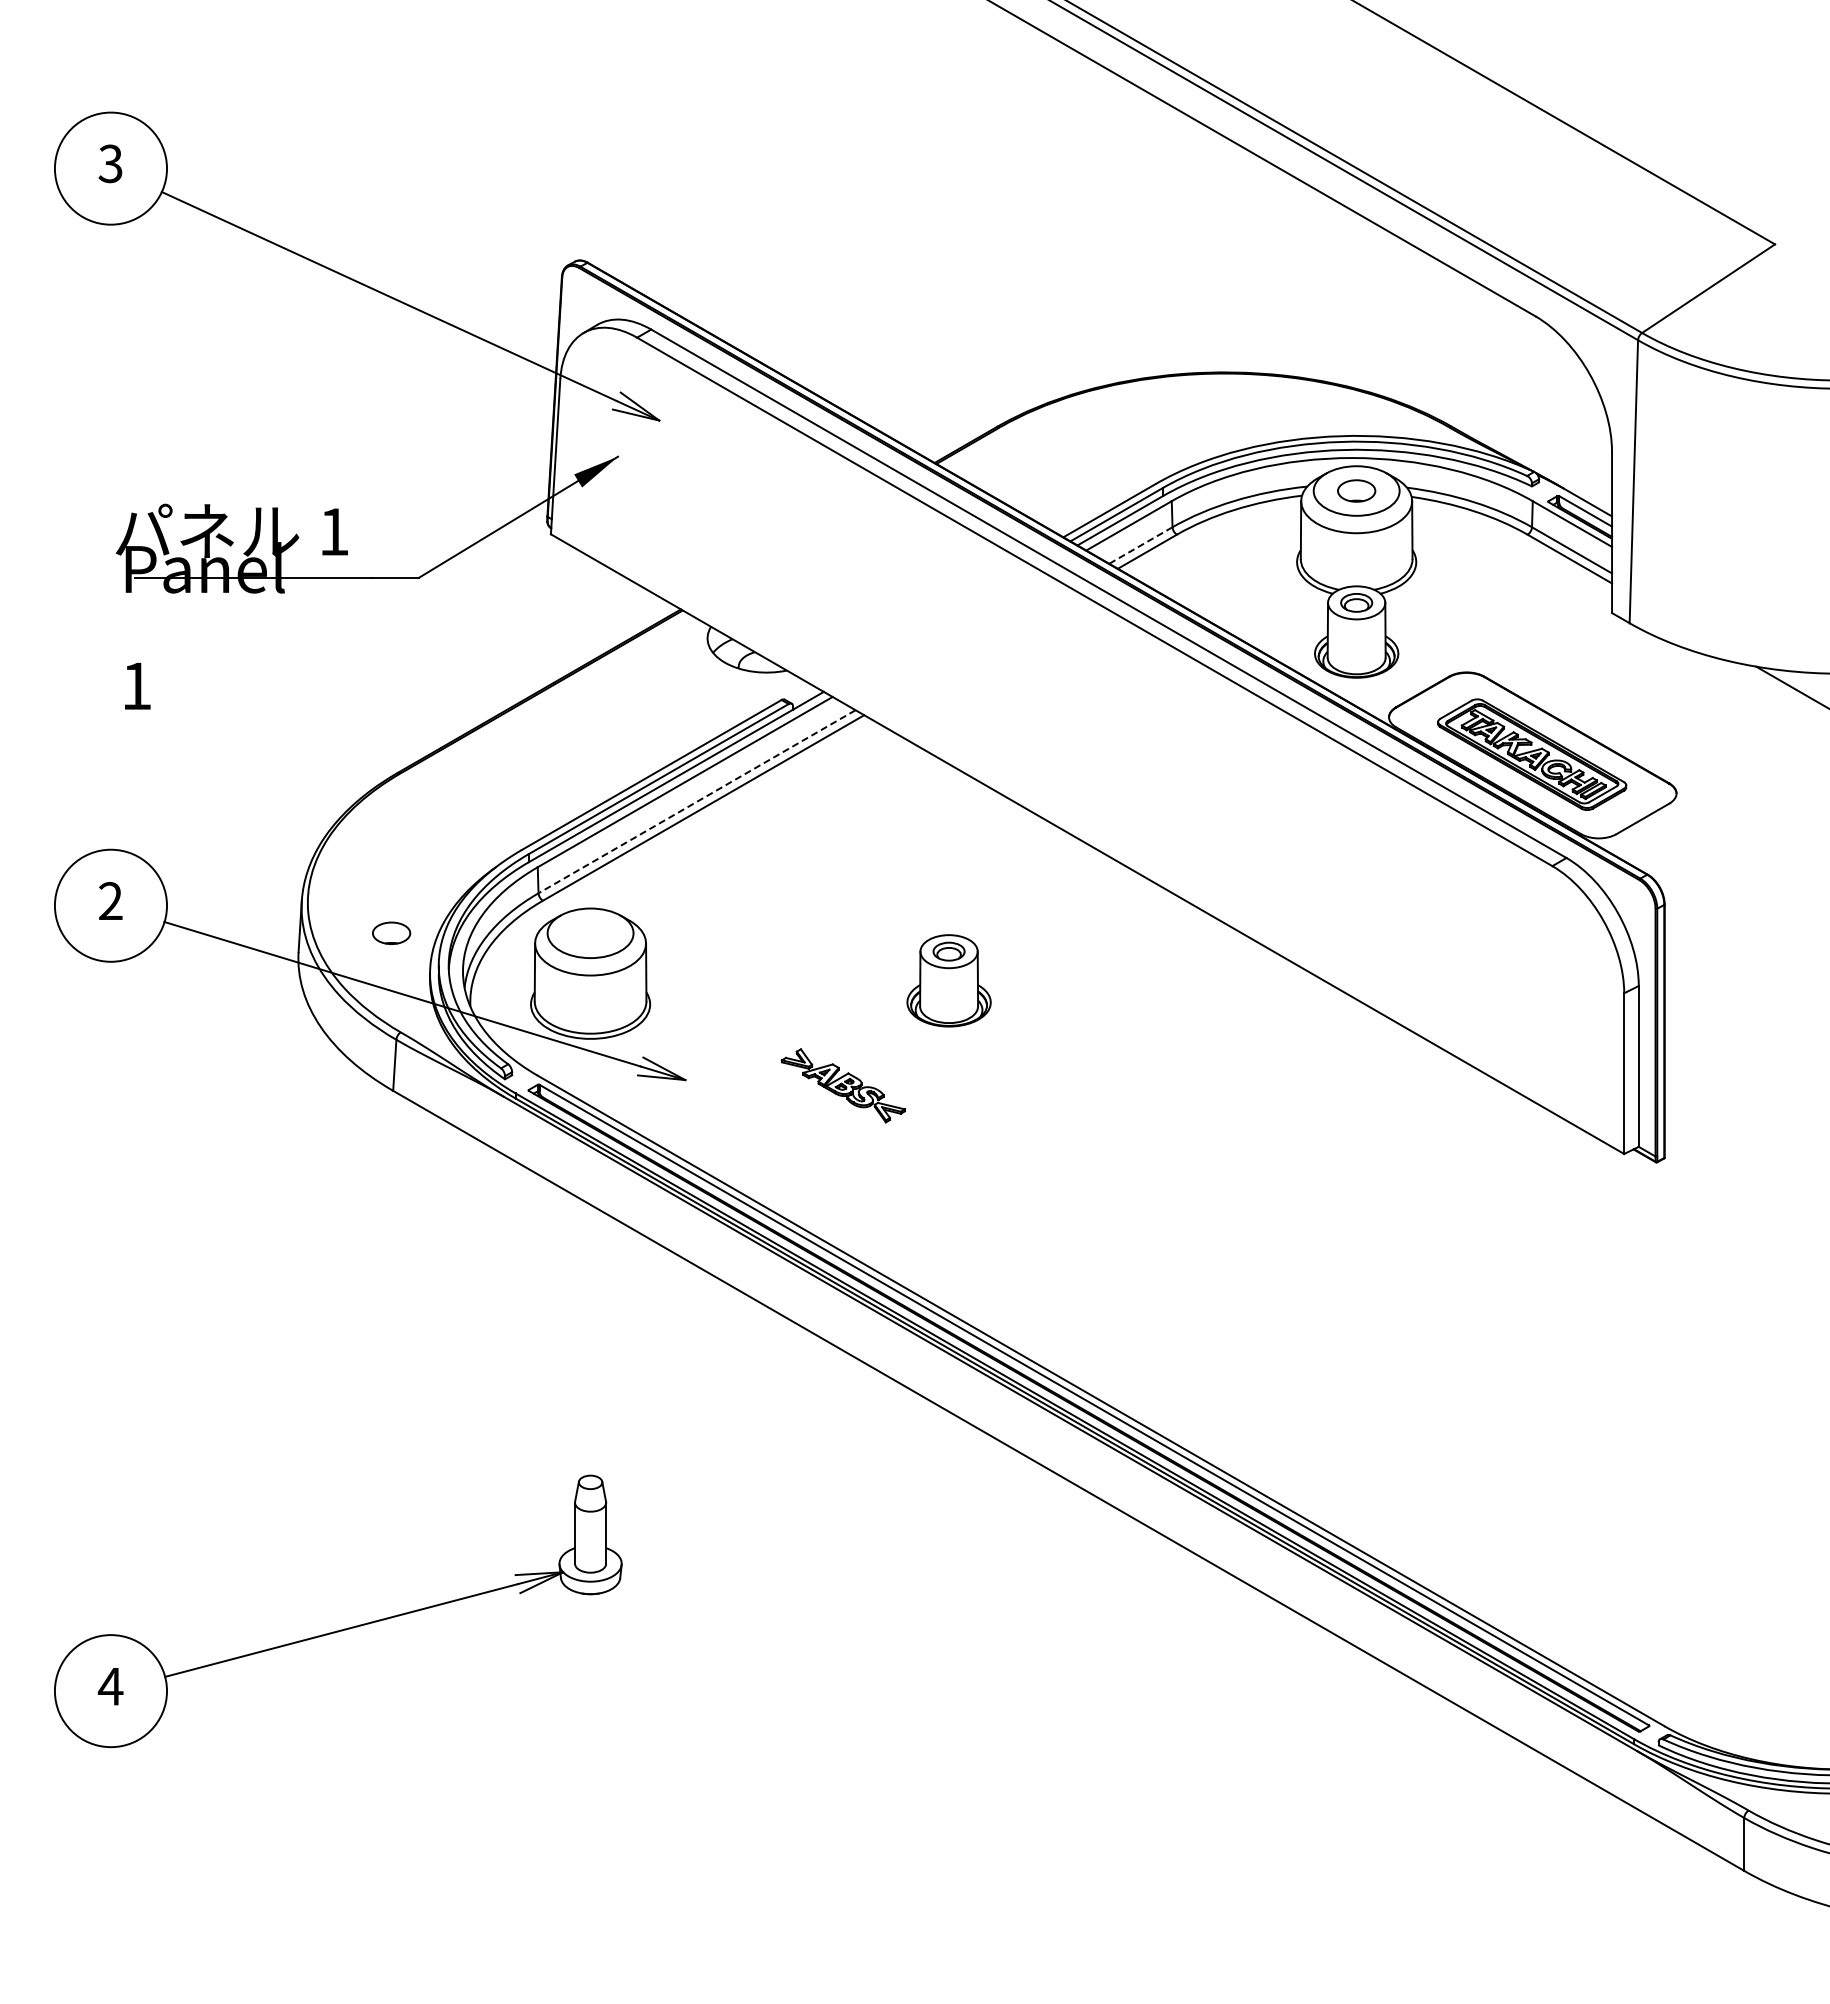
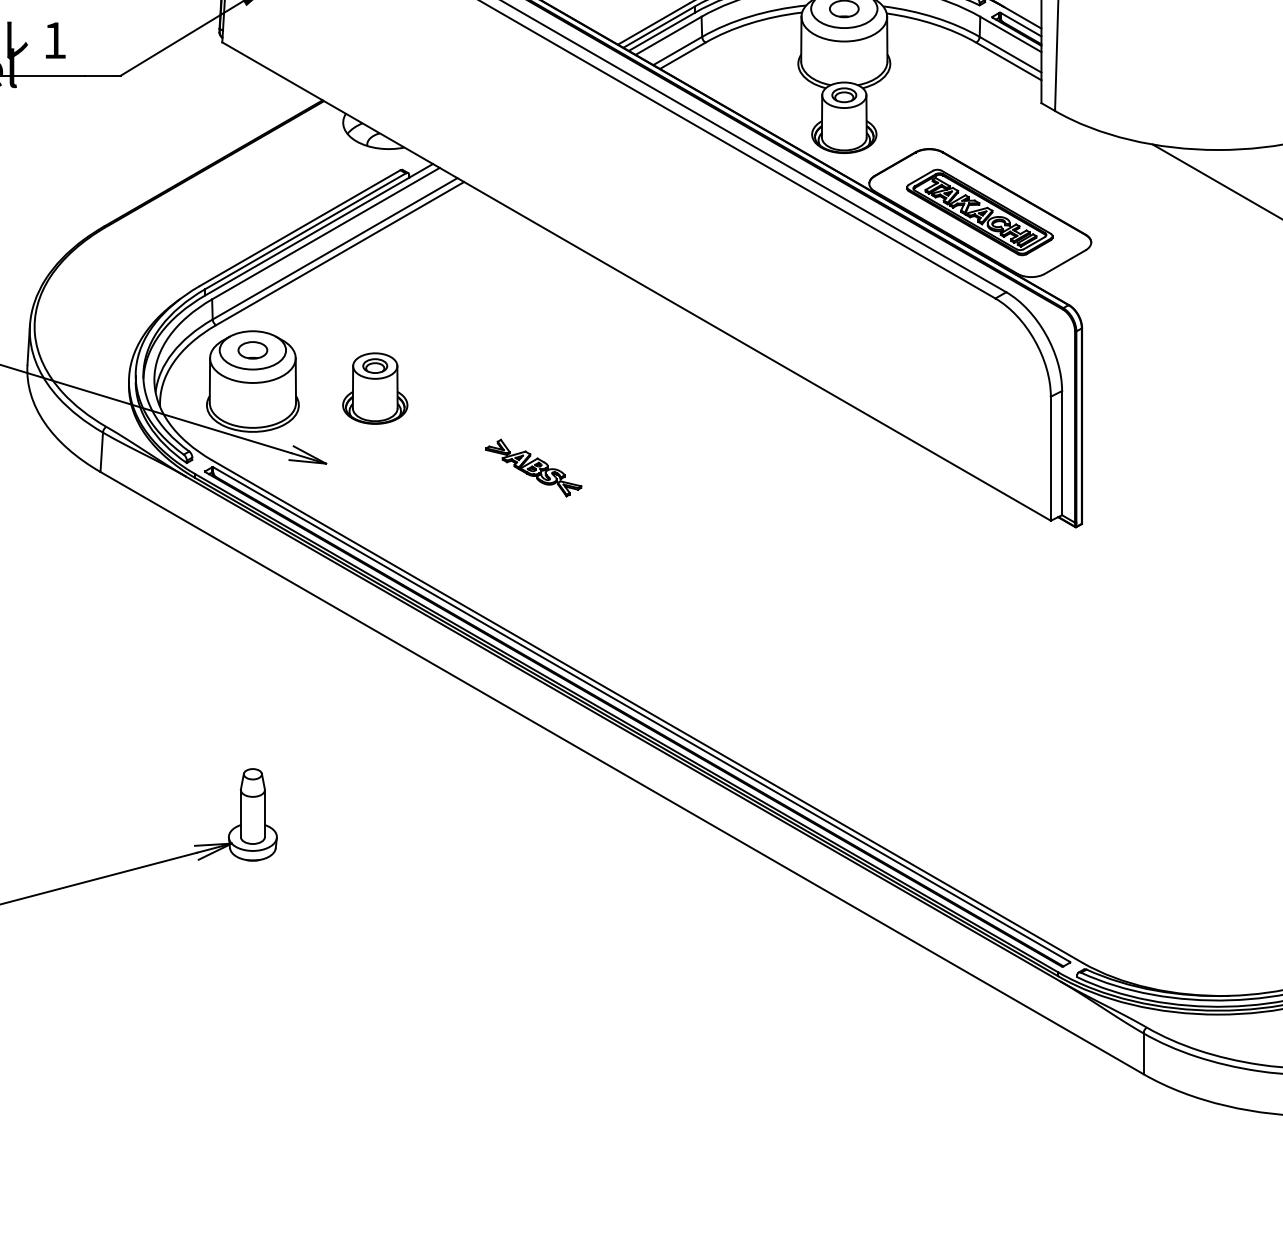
line: (1140, 545) -> (677, 50), dashed -> solid
line: (696, 802) -> (334, 249), dashed -> solid
part: (391, 932) -> (252, 349), moved
part: (948, 980) -> (374, 388), moved
part: (842, 1085) -> (533, 467), moved

